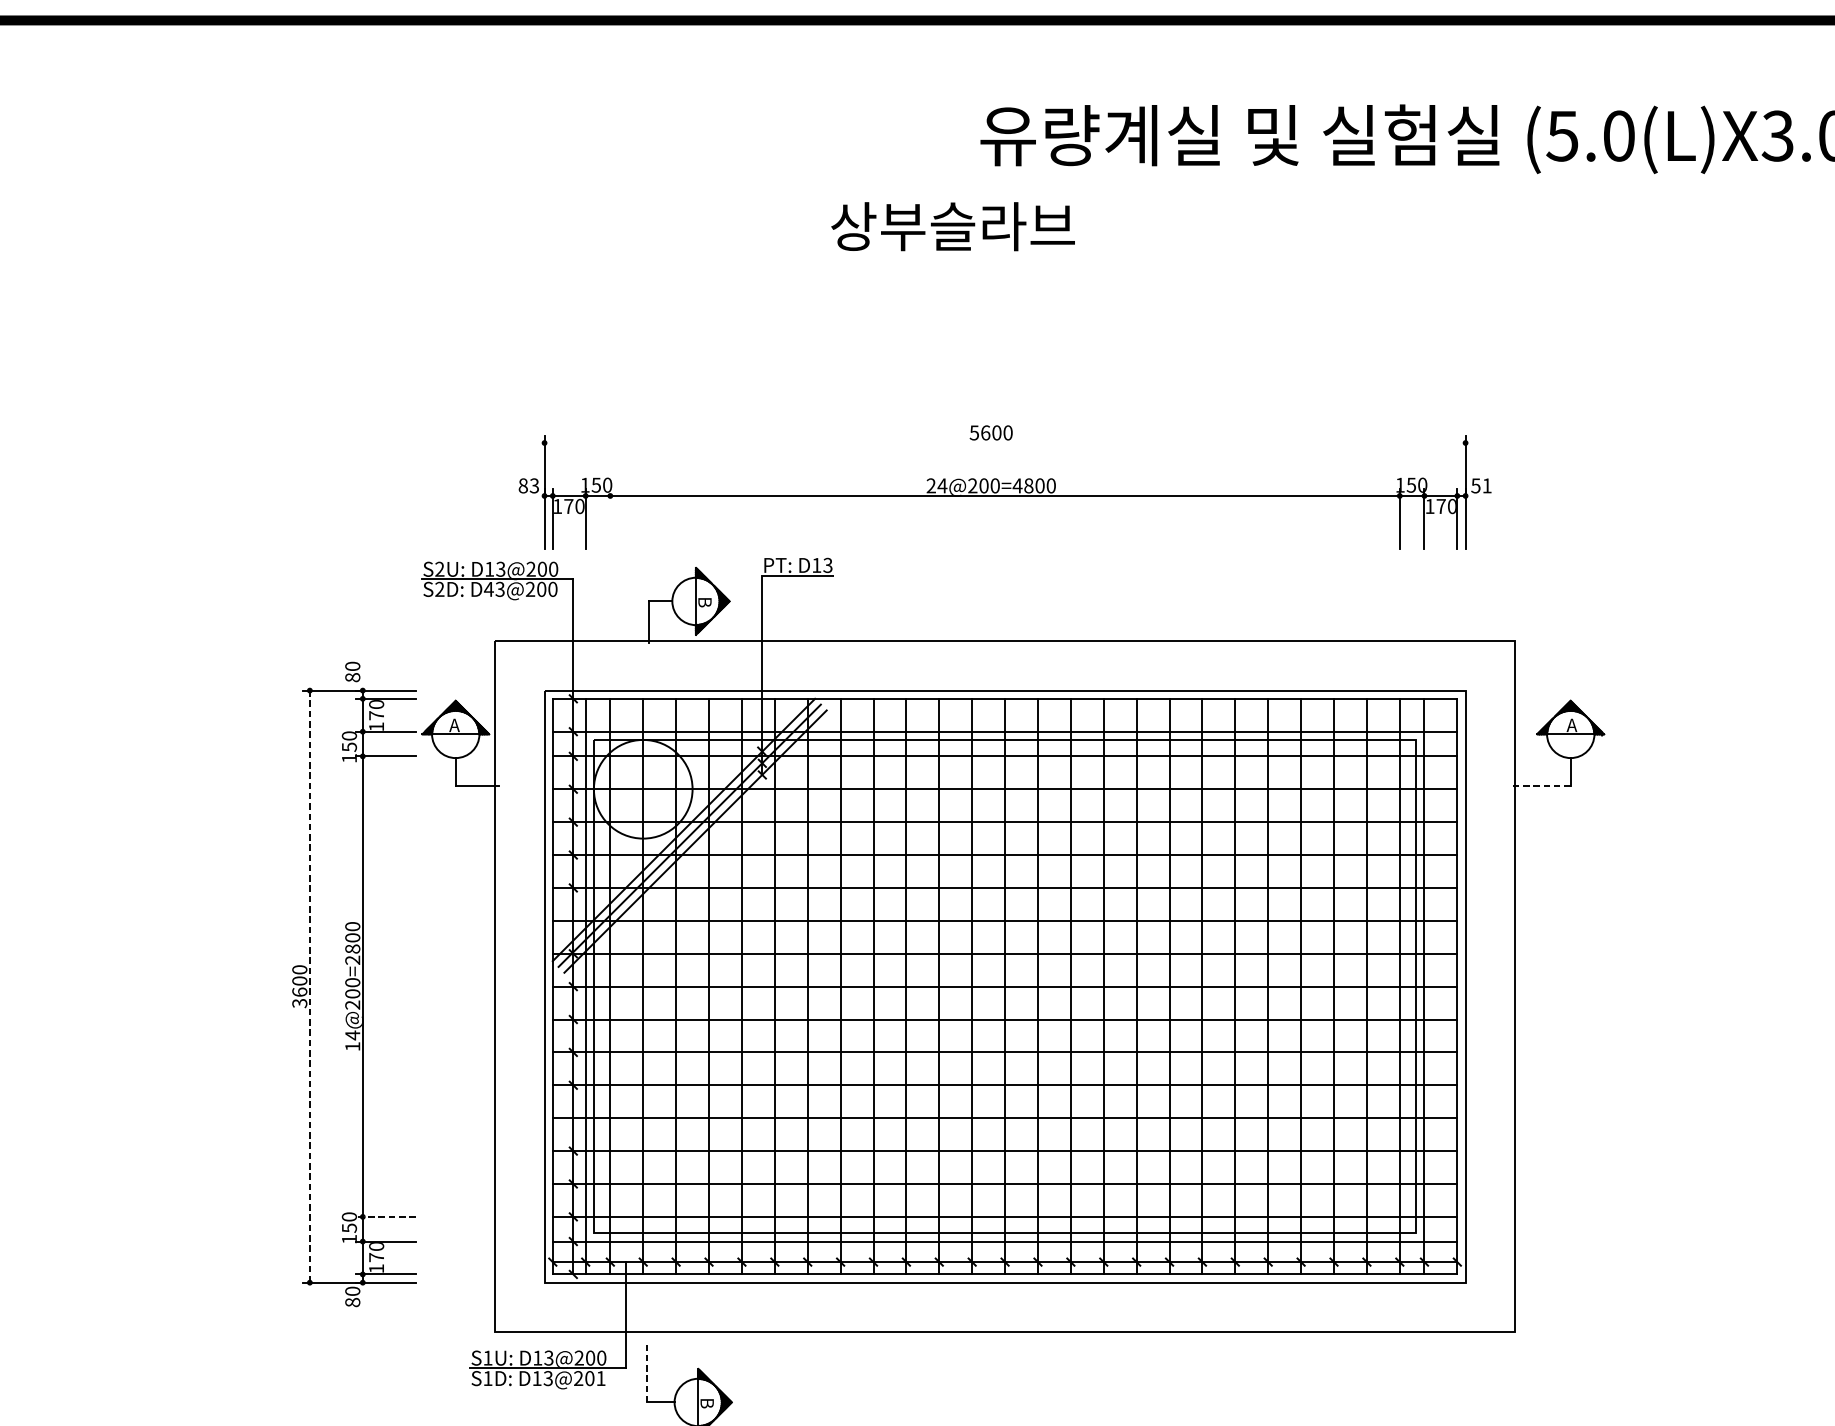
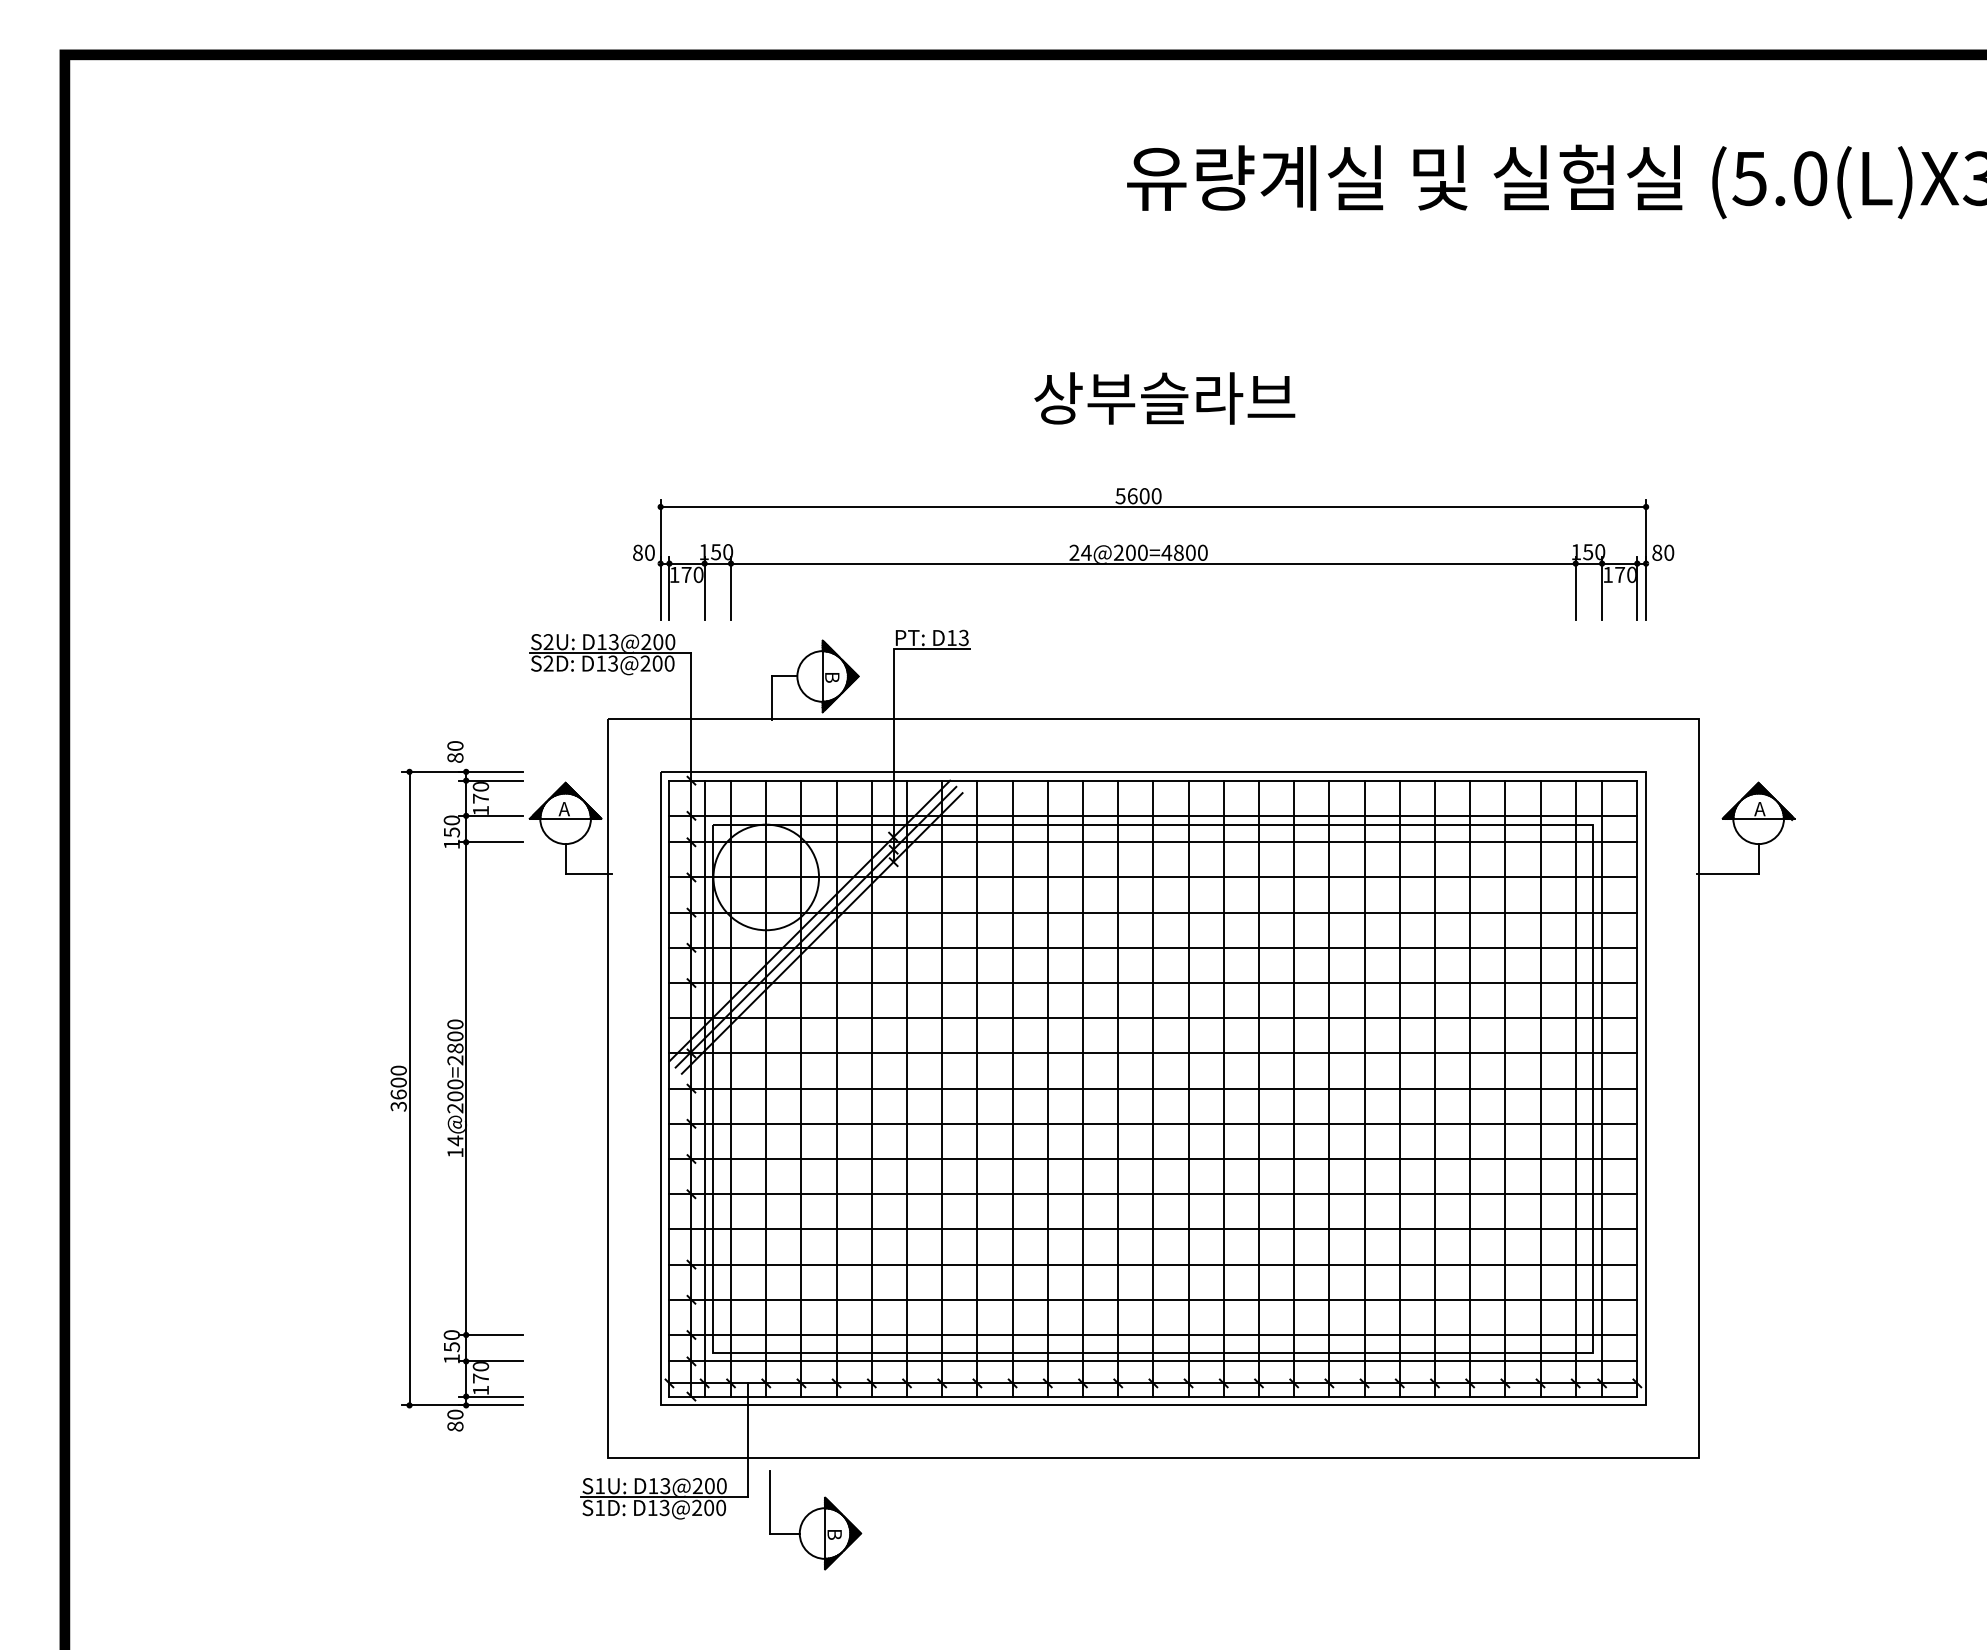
text: (952, 226) -> (1164, 398), moved
line: (1005, 442) -> (1153, 506), added
text: (534, 485) -> (649, 552), 83 -> 80
text: (1481, 485) -> (1663, 552), 51 -> 80
line: (610, 519) -> (731, 588), added
text: (488, 589) -> (600, 663), D43@200 -> D13@200
line: (1541, 786) -> (1727, 874), dashed -> solid
line: (309, 986) -> (409, 1088), dashed -> solid
line: (385, 1217) -> (490, 1335), dashed -> solid
line: (646, 1372) -> (769, 1501), dashed -> solid
text: (601, 1378) -> (721, 1507), D13@201 -> D13@200

